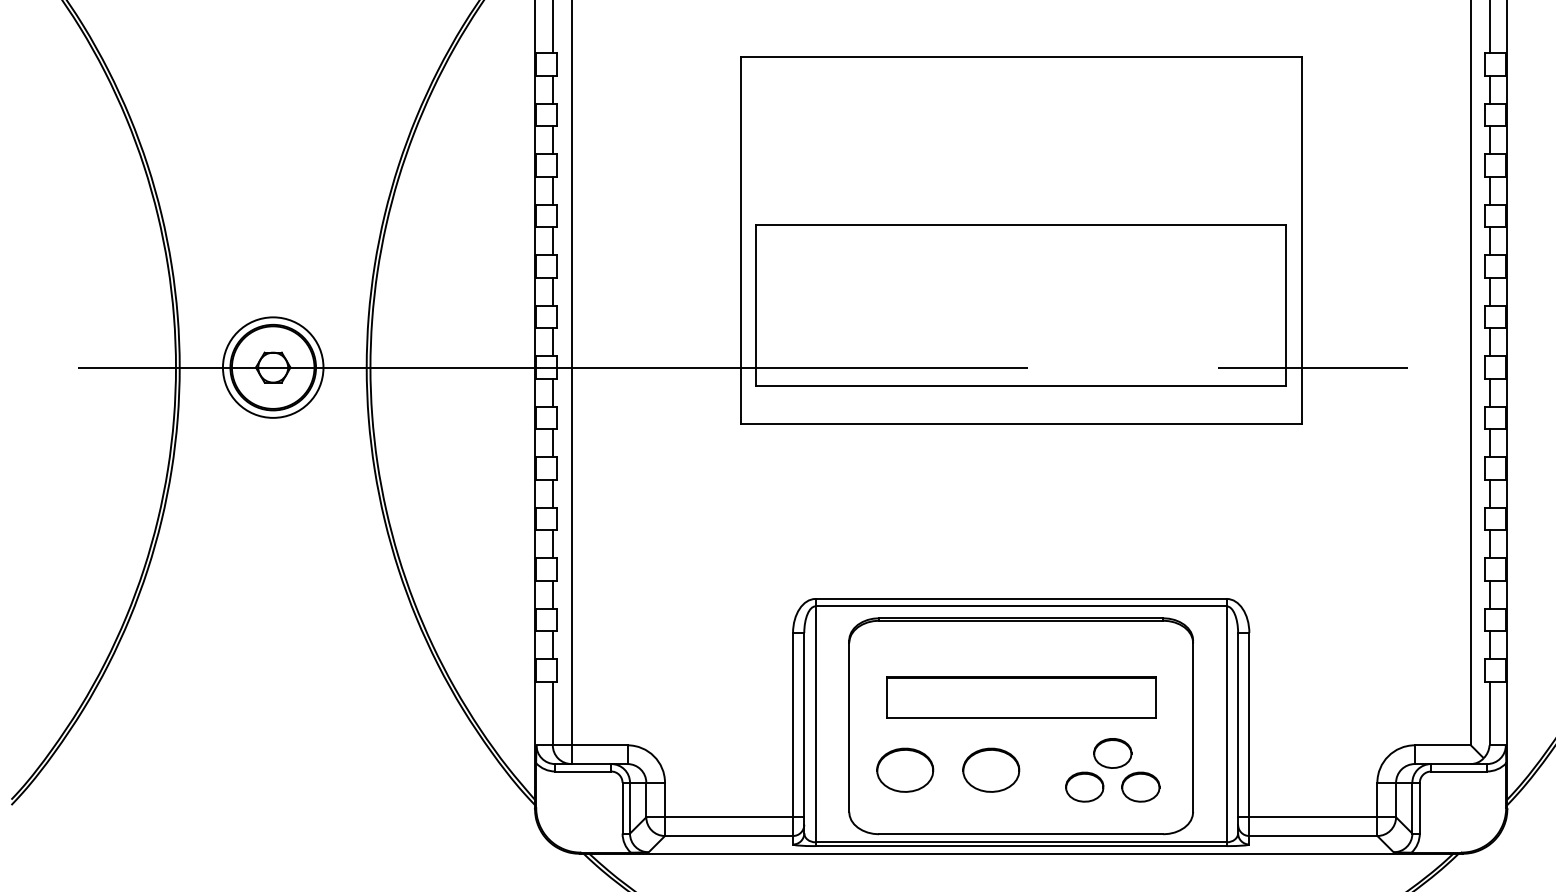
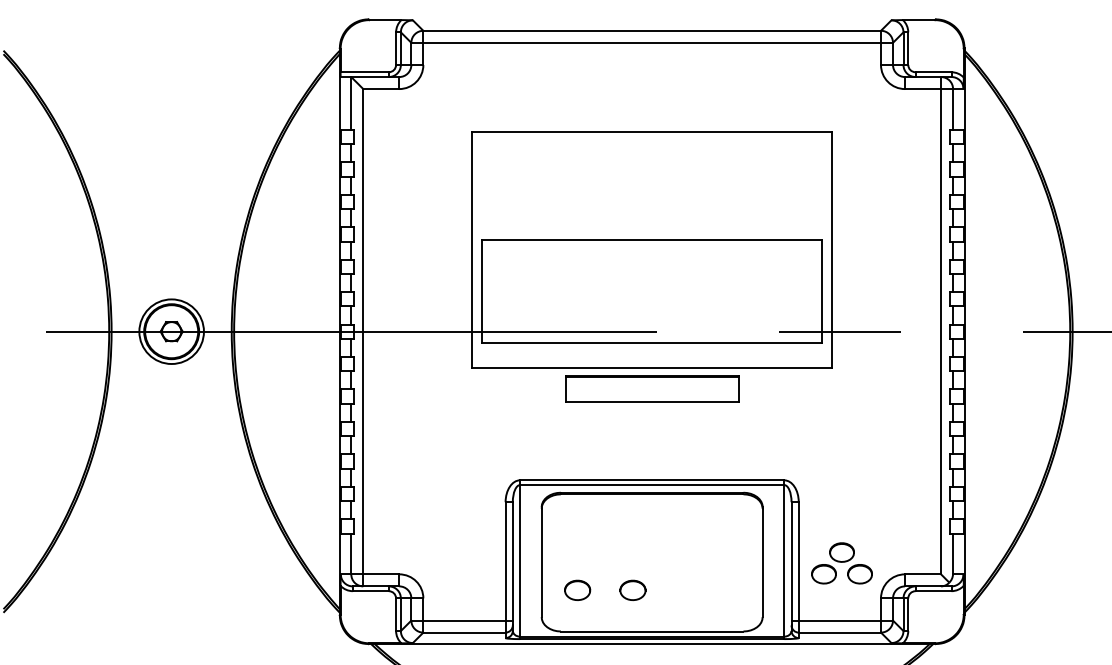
part: (1021, 695) -> (652, 388), moved
part: (904, 770) -> (577, 590), size x0.7
part: (990, 770) -> (632, 590), size x0.7
part: (1111, 770) -> (841, 563), moved

